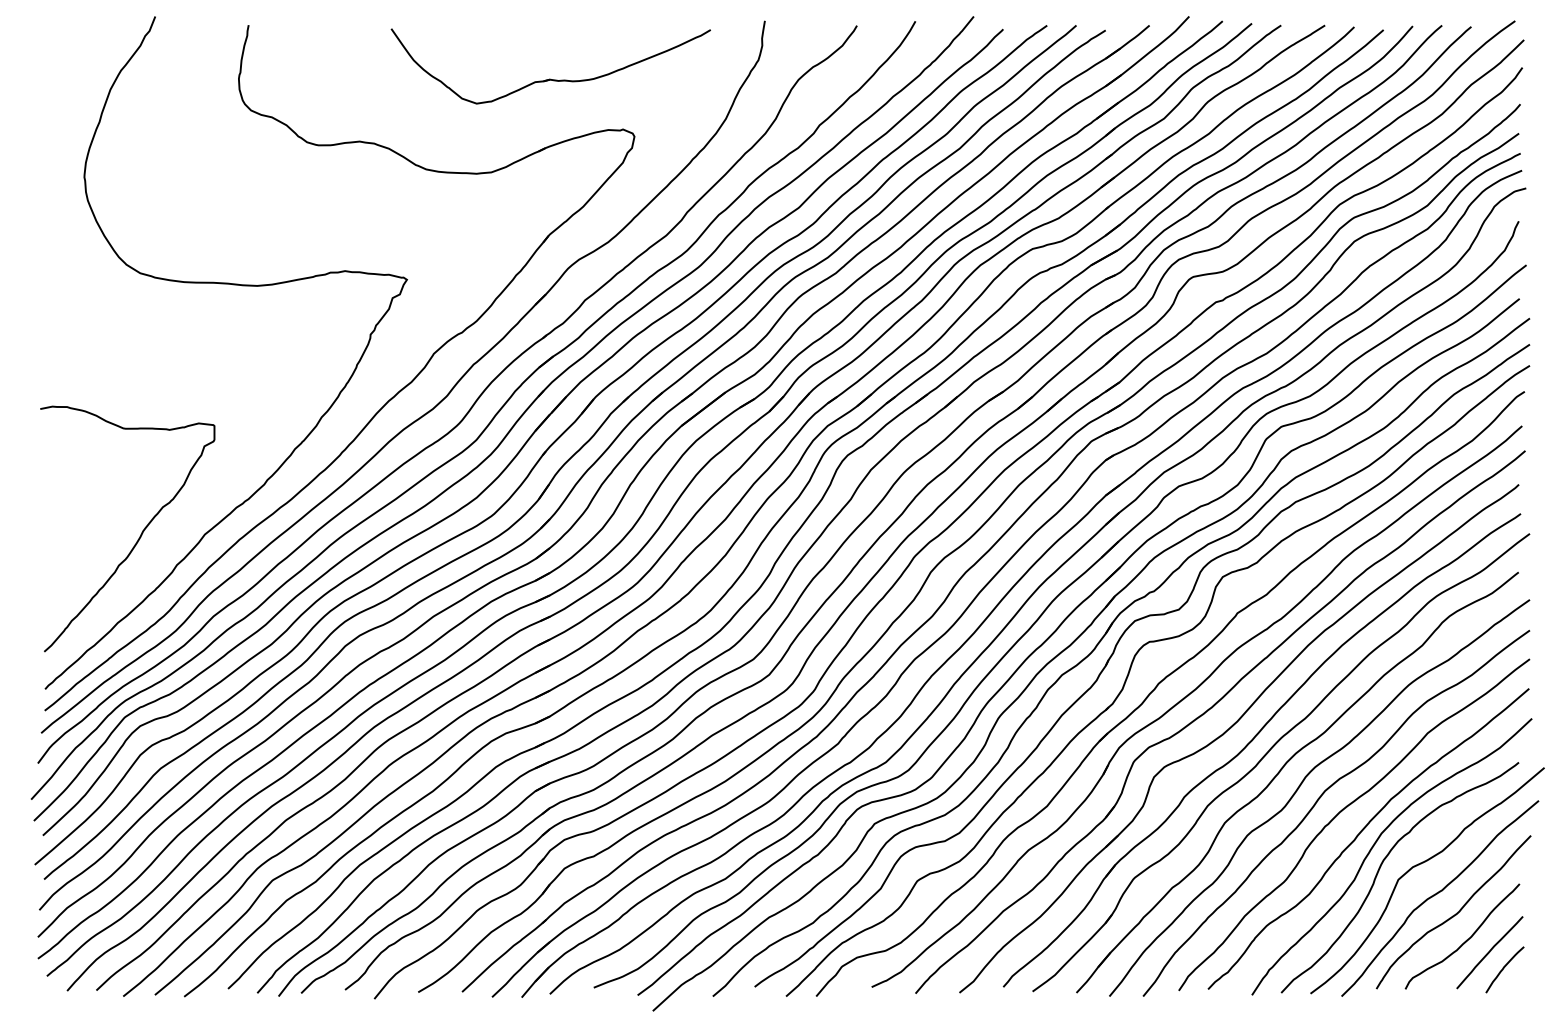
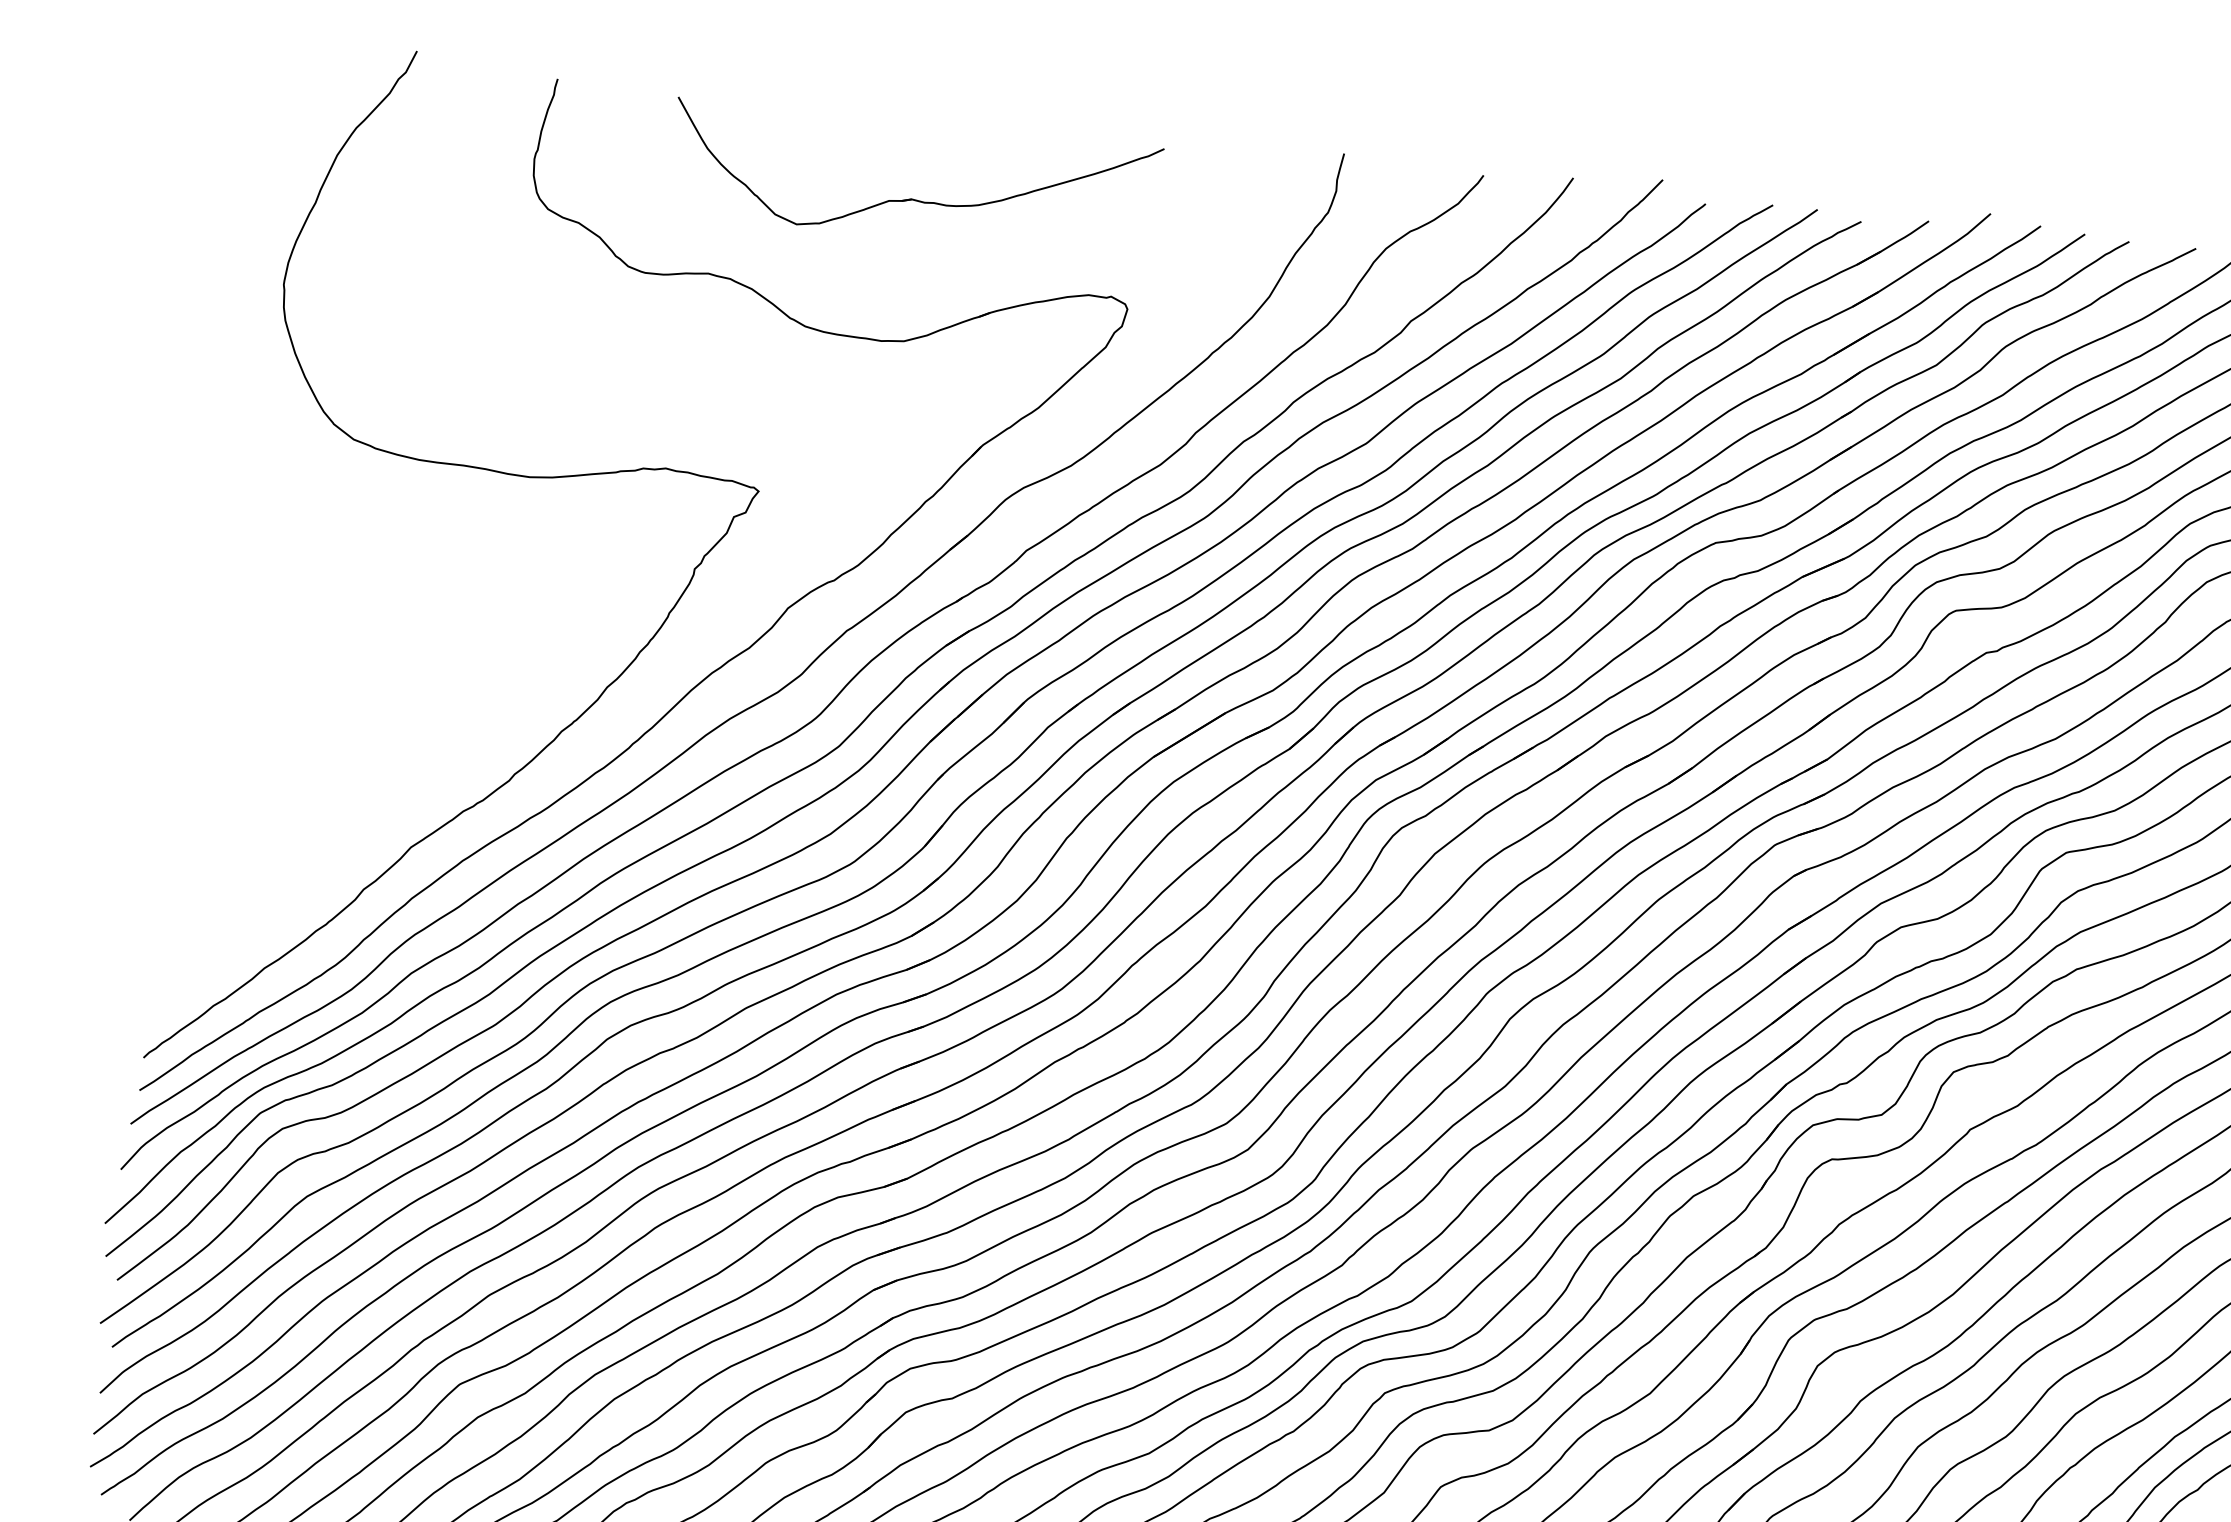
part: (550, 78) -> (912, 197), moved
curve: (140, 534) -> (312, 837), removed

